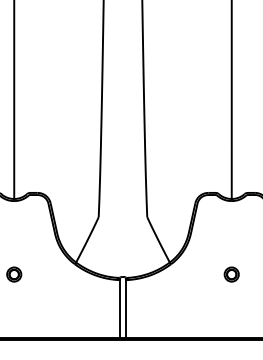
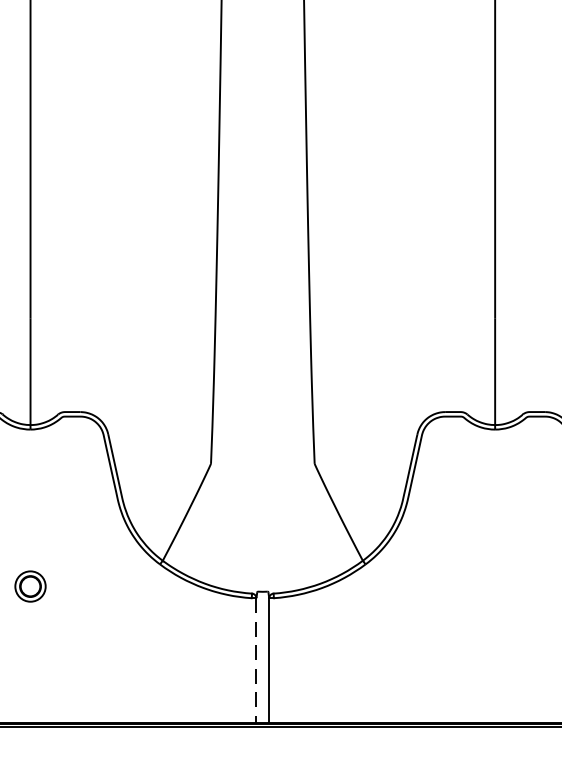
part: (231, 274) -> (494, 586), removed
line: (120, 309) -> (257, 661), solid -> dashed

